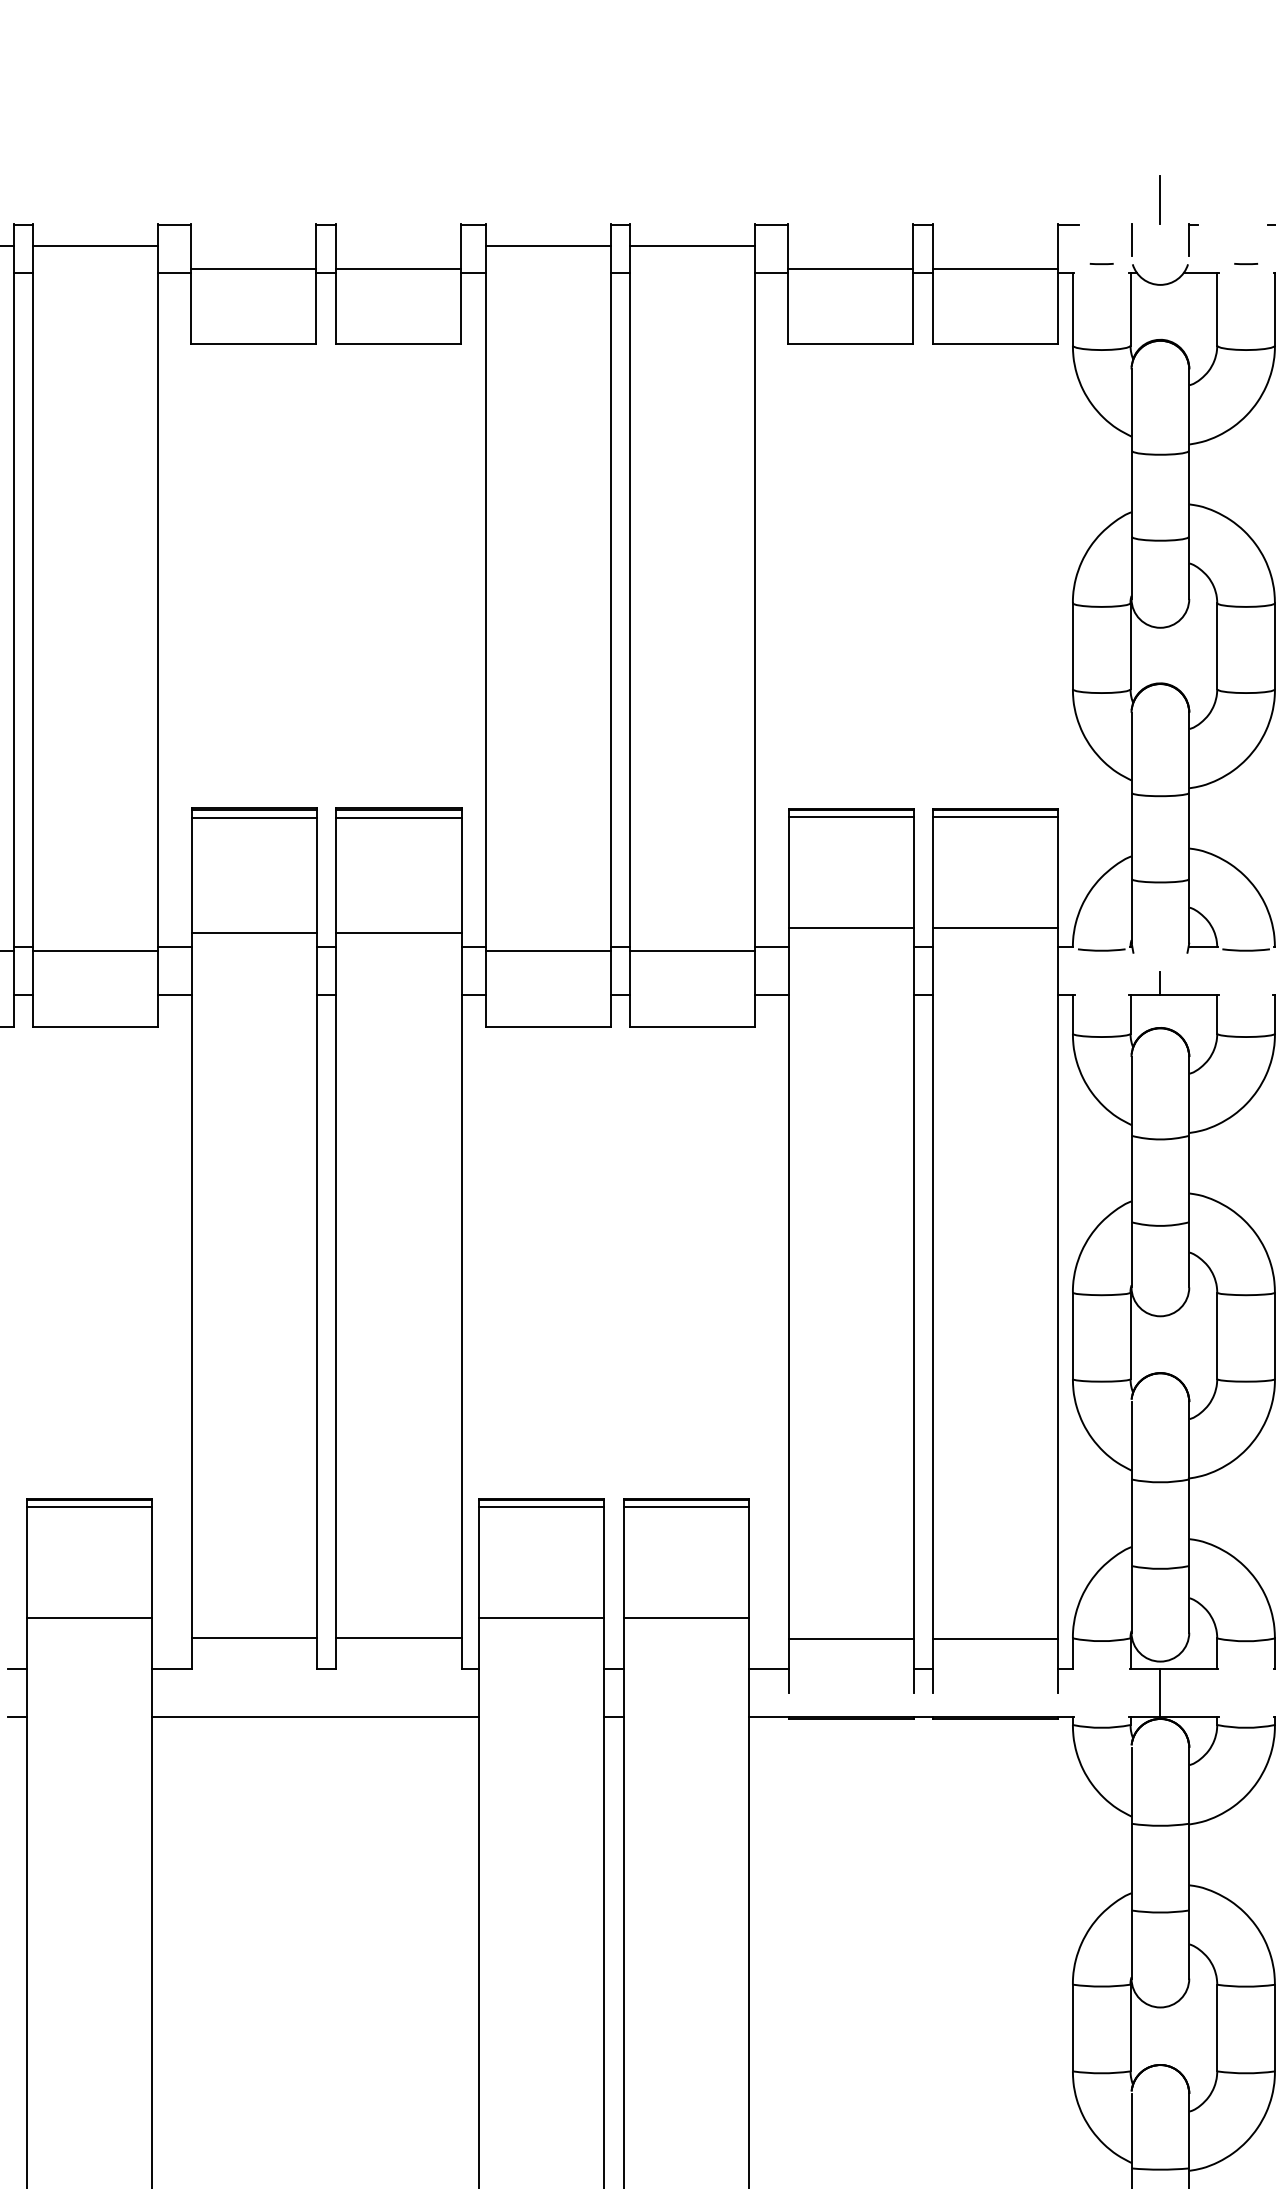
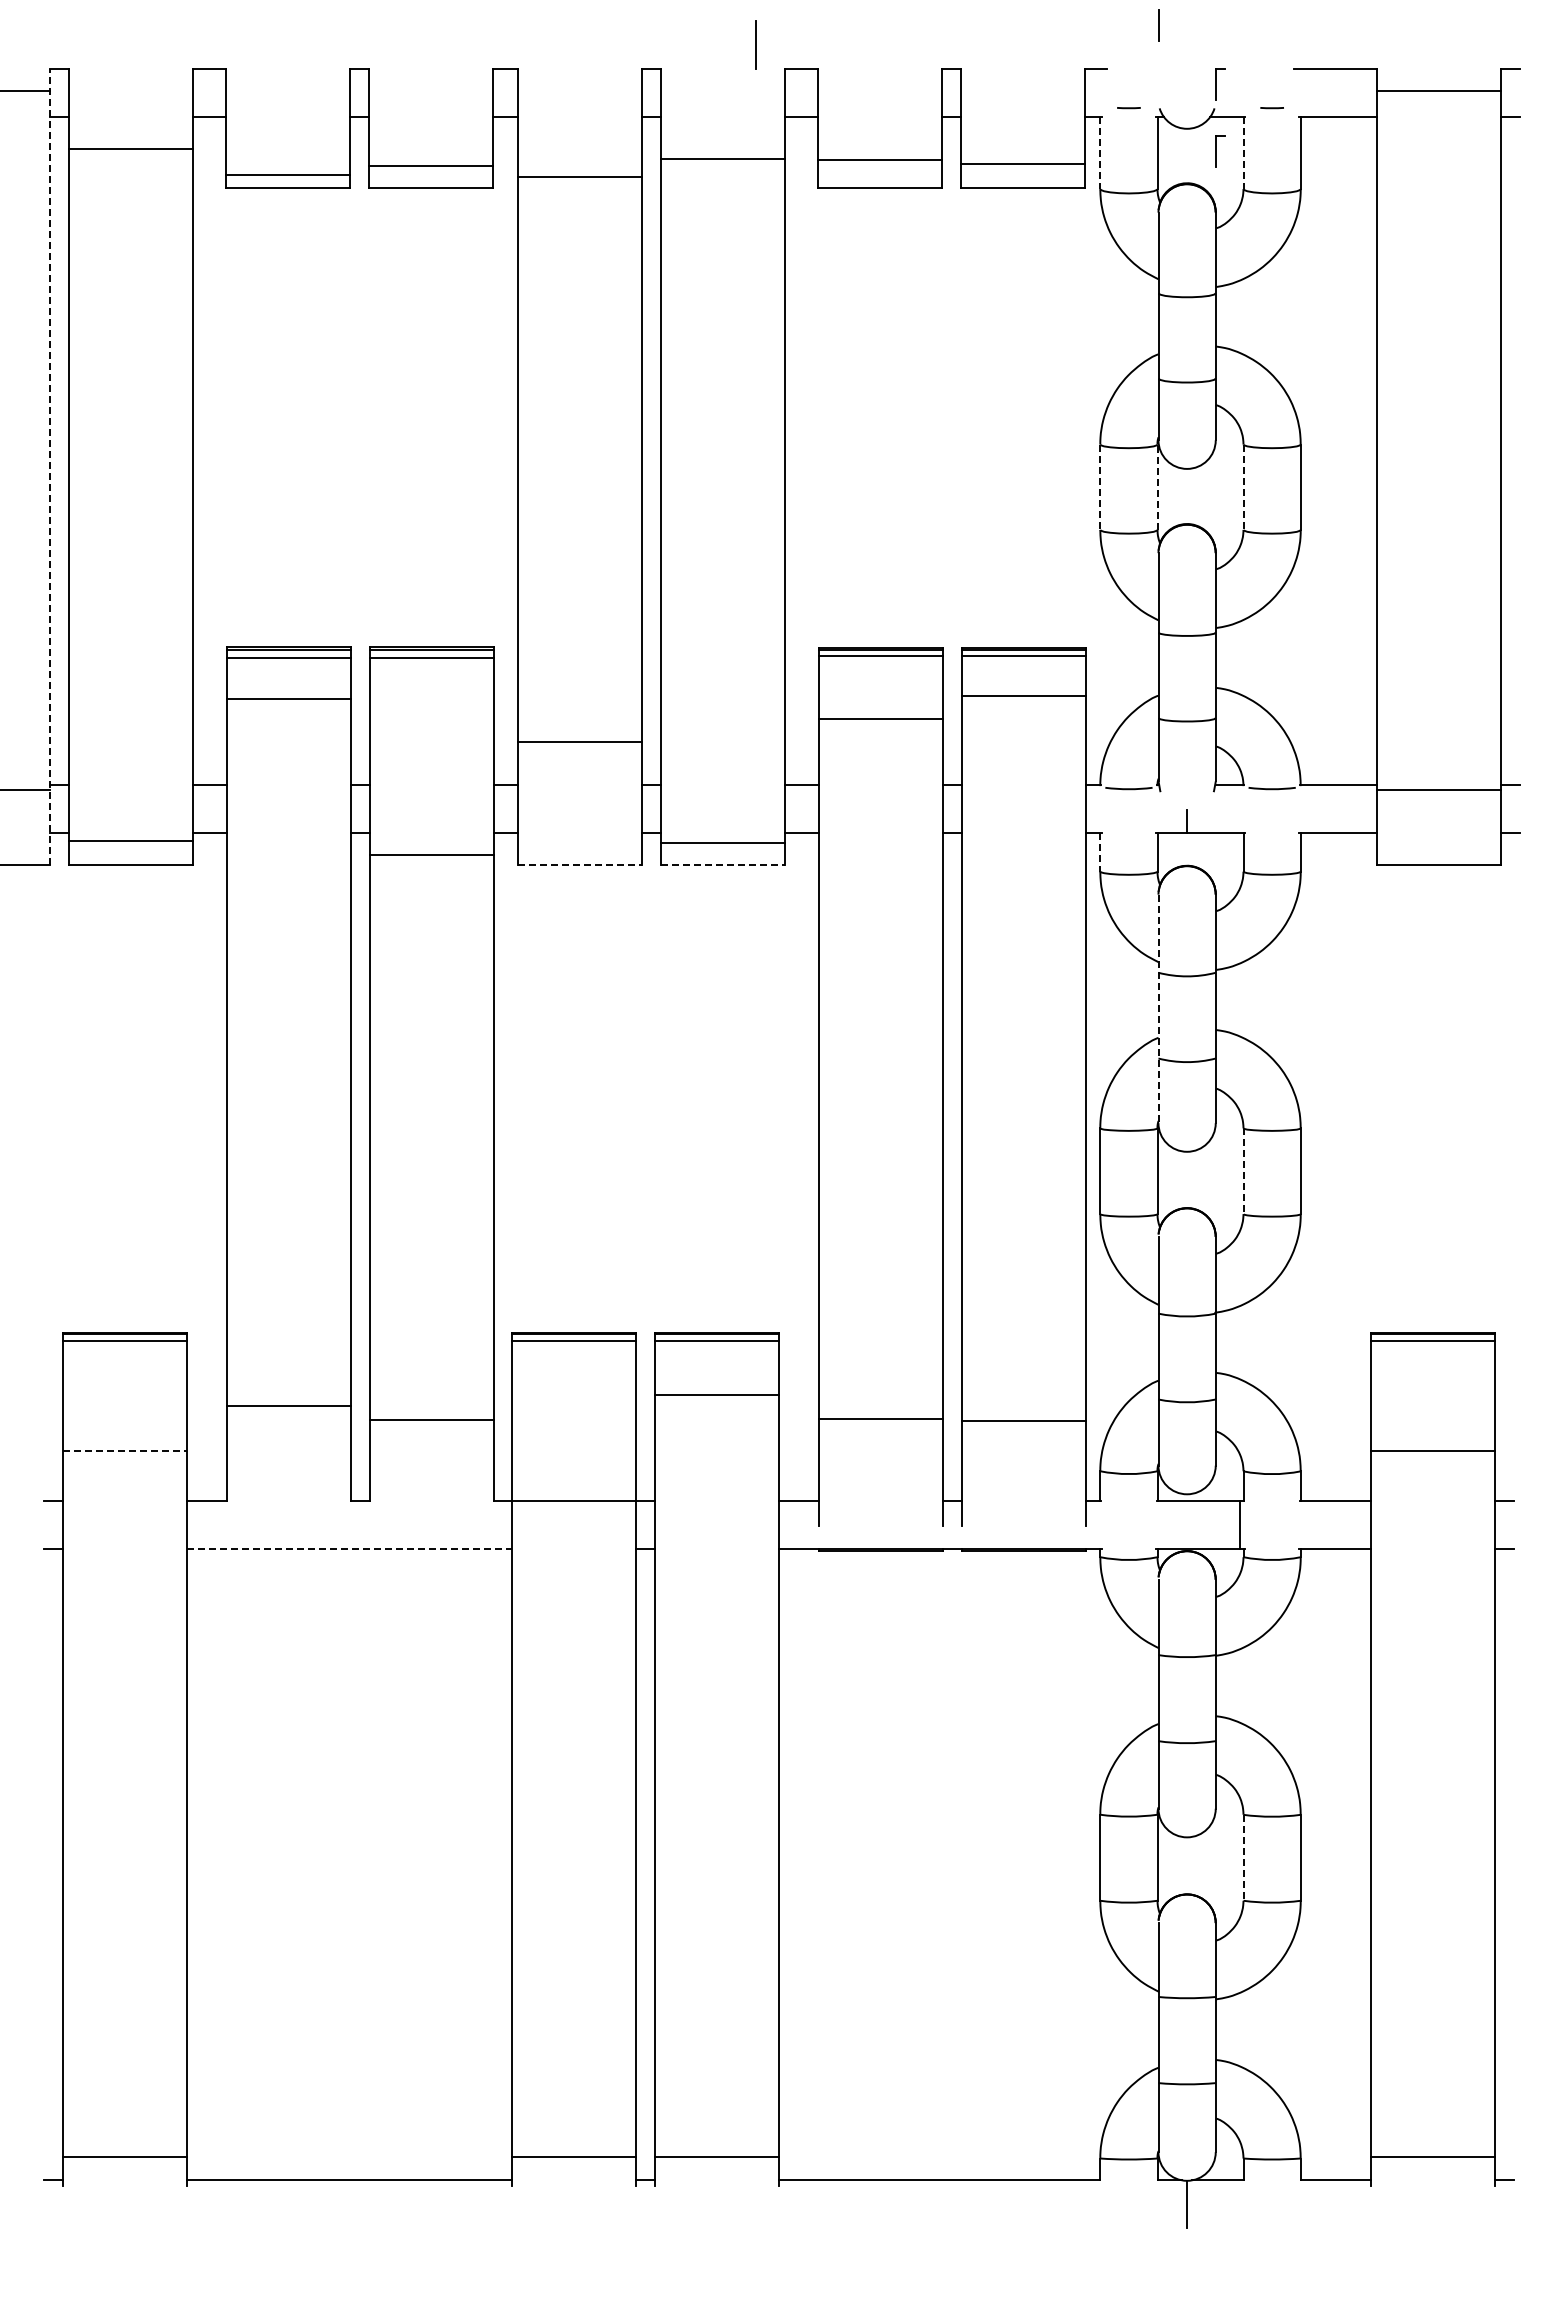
line: (1159, 199) -> (755, 44), moved
line: (1131, 240) -> (1158, 25), moved
line: (96, 246) -> (131, 148), moved
line: (547, 246) -> (579, 176), moved
line: (692, 246) -> (723, 158), moved
line: (253, 268) -> (287, 174), moved
line: (398, 268) -> (431, 165), moved
line: (850, 268) -> (879, 159), moved
line: (995, 268) -> (1023, 163), moved
part: (1194, 307) -> (1220, 151), added
line: (1073, 309) -> (1100, 153), solid -> dashed
line: (1217, 309) -> (1243, 153), solid -> dashed
line: (14, 625) -> (50, 466), solid -> dashed
line: (1073, 646) -> (1100, 487), solid -> dashed
line: (1130, 646) -> (1157, 487), solid -> dashed
line: (1217, 646) -> (1243, 487), solid -> dashed
line: (851, 927) -> (880, 718), moved
line: (995, 927) -> (1023, 695), moved
line: (254, 932) -> (288, 698), moved
line: (398, 932) -> (431, 854), moved
line: (96, 951) -> (131, 840), moved
line: (547, 951) -> (579, 741), moved
line: (692, 951) -> (723, 842), moved
line: (1073, 1014) -> (1100, 852), solid -> dashed
line: (548, 1026) -> (580, 864), solid -> dashed
line: (692, 1026) -> (723, 864), solid -> dashed
line: (1131, 1172) -> (1158, 1009), solid -> dashed
line: (1217, 1336) -> (1243, 1171), solid -> dashed
line: (90, 1618) -> (125, 1451), solid -> dashed
line: (541, 1618) -> (573, 1501), moved
line: (685, 1618) -> (716, 1395), moved
line: (254, 1638) -> (288, 1406), moved
line: (398, 1638) -> (431, 1420), moved
line: (851, 1639) -> (880, 1419), moved
line: (995, 1639) -> (1023, 1421), moved
line: (1160, 1693) -> (1240, 1525), moved
line: (315, 1717) -> (349, 1549), solid -> dashed
line: (1217, 2028) -> (1243, 1858), solid -> dashed

